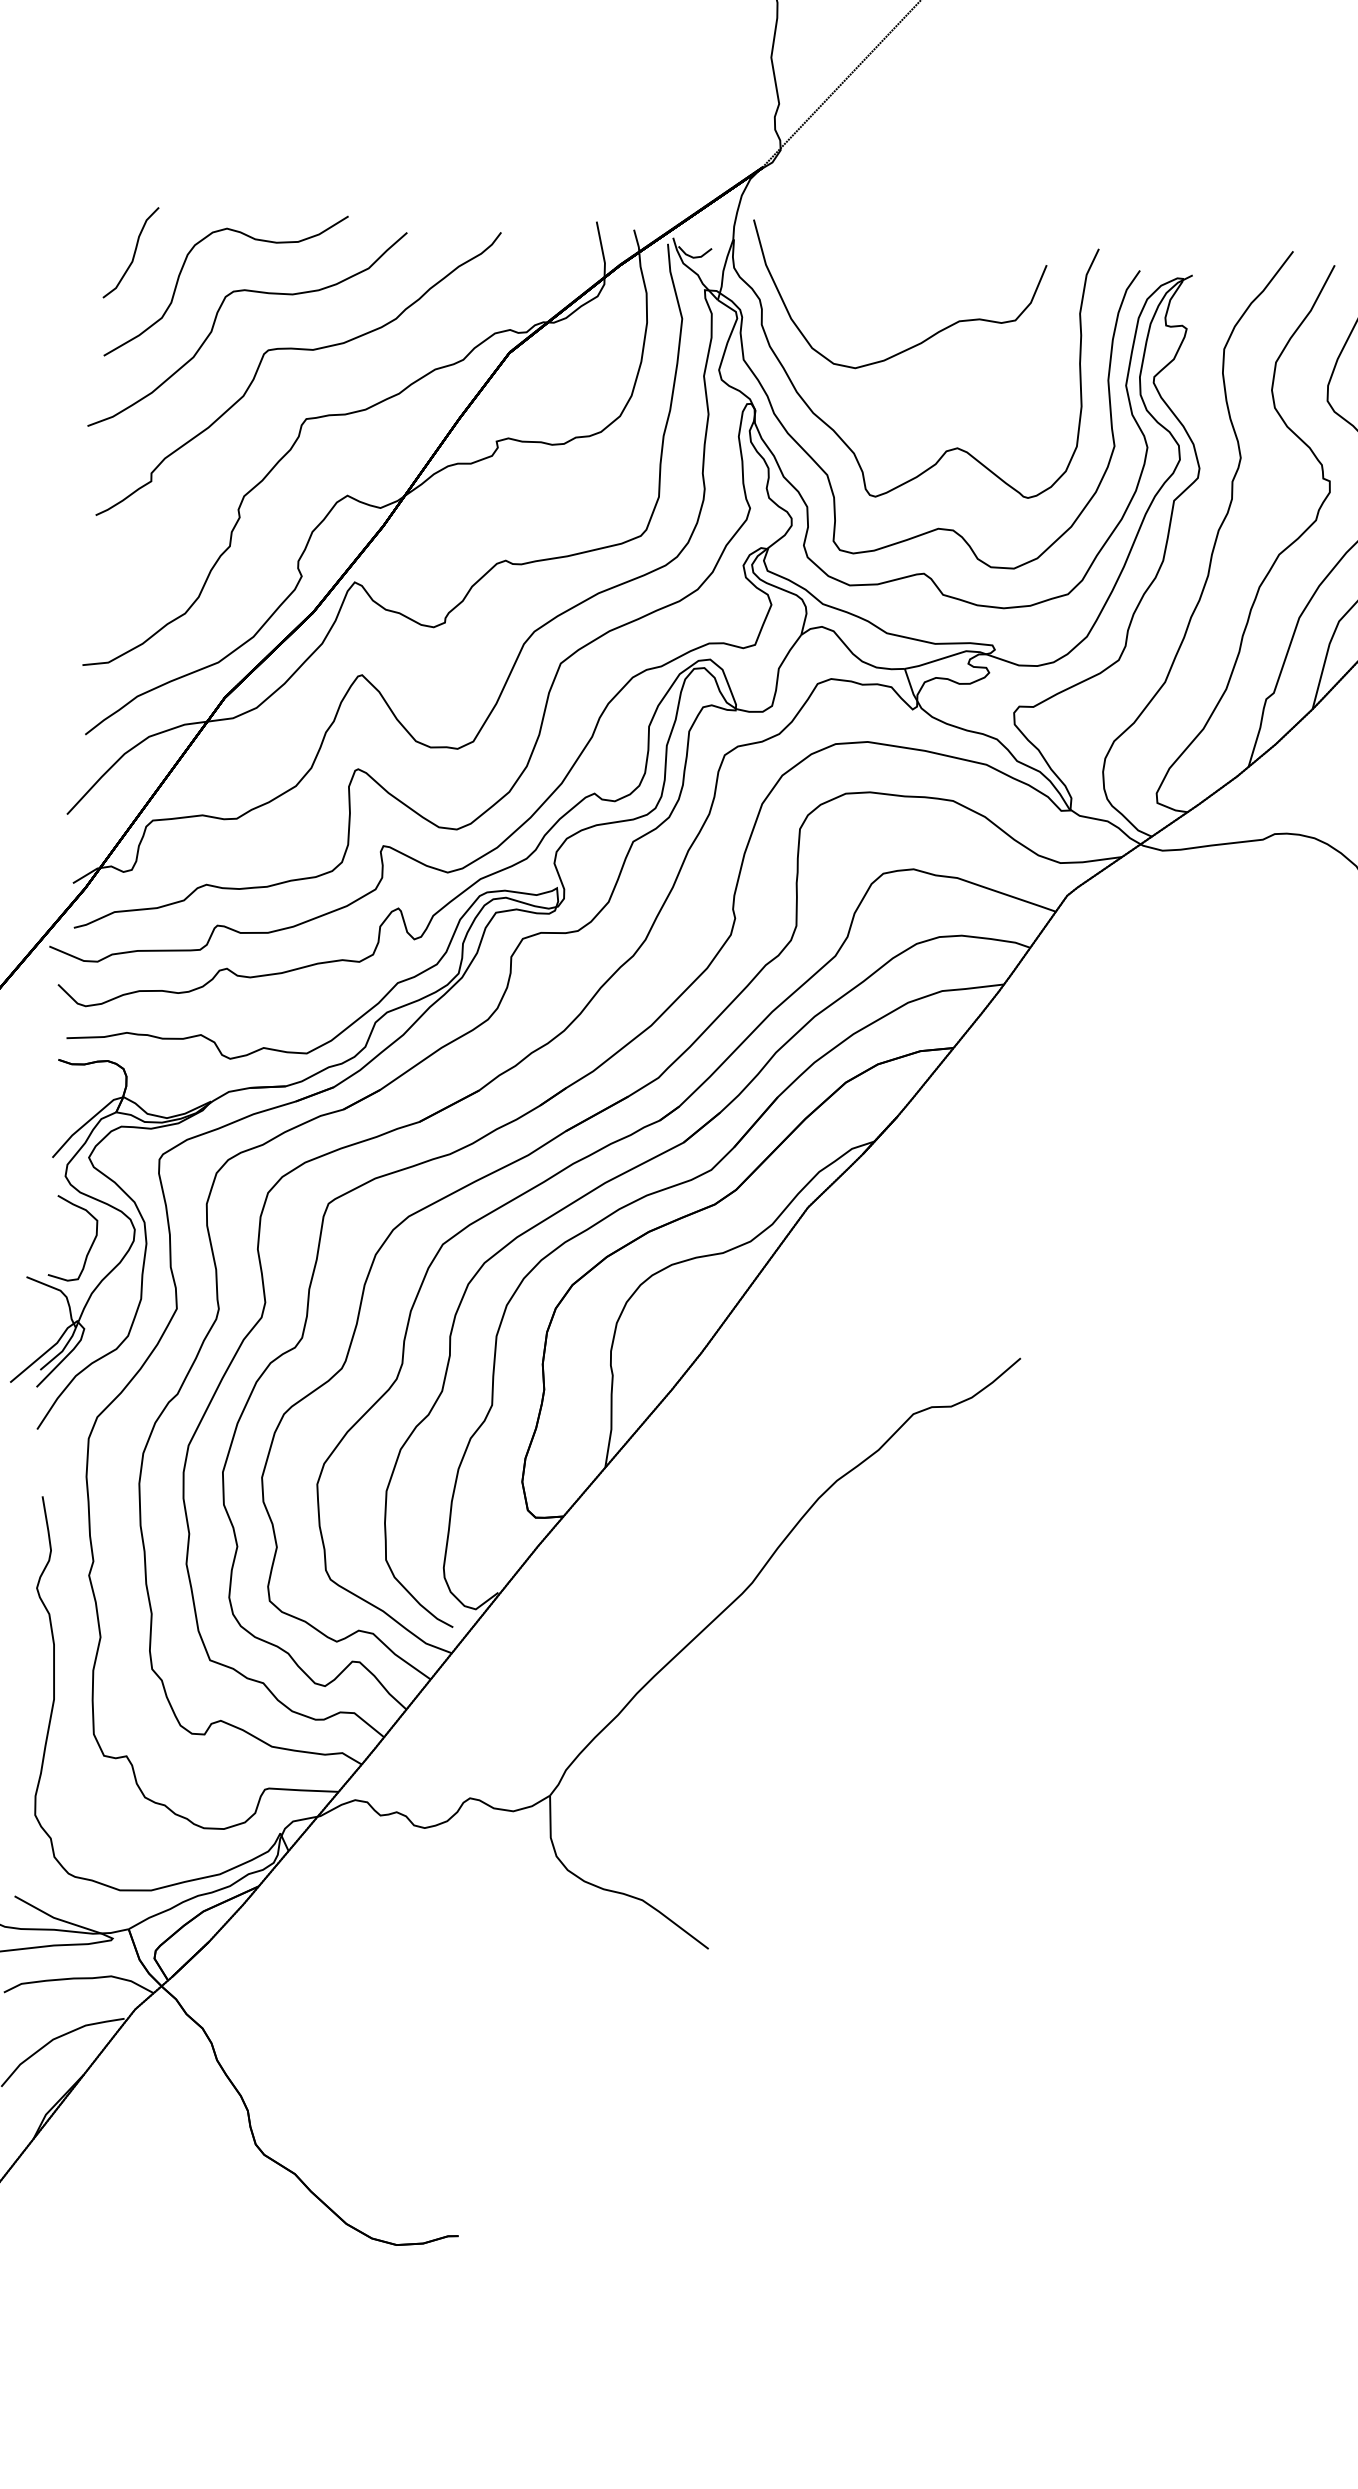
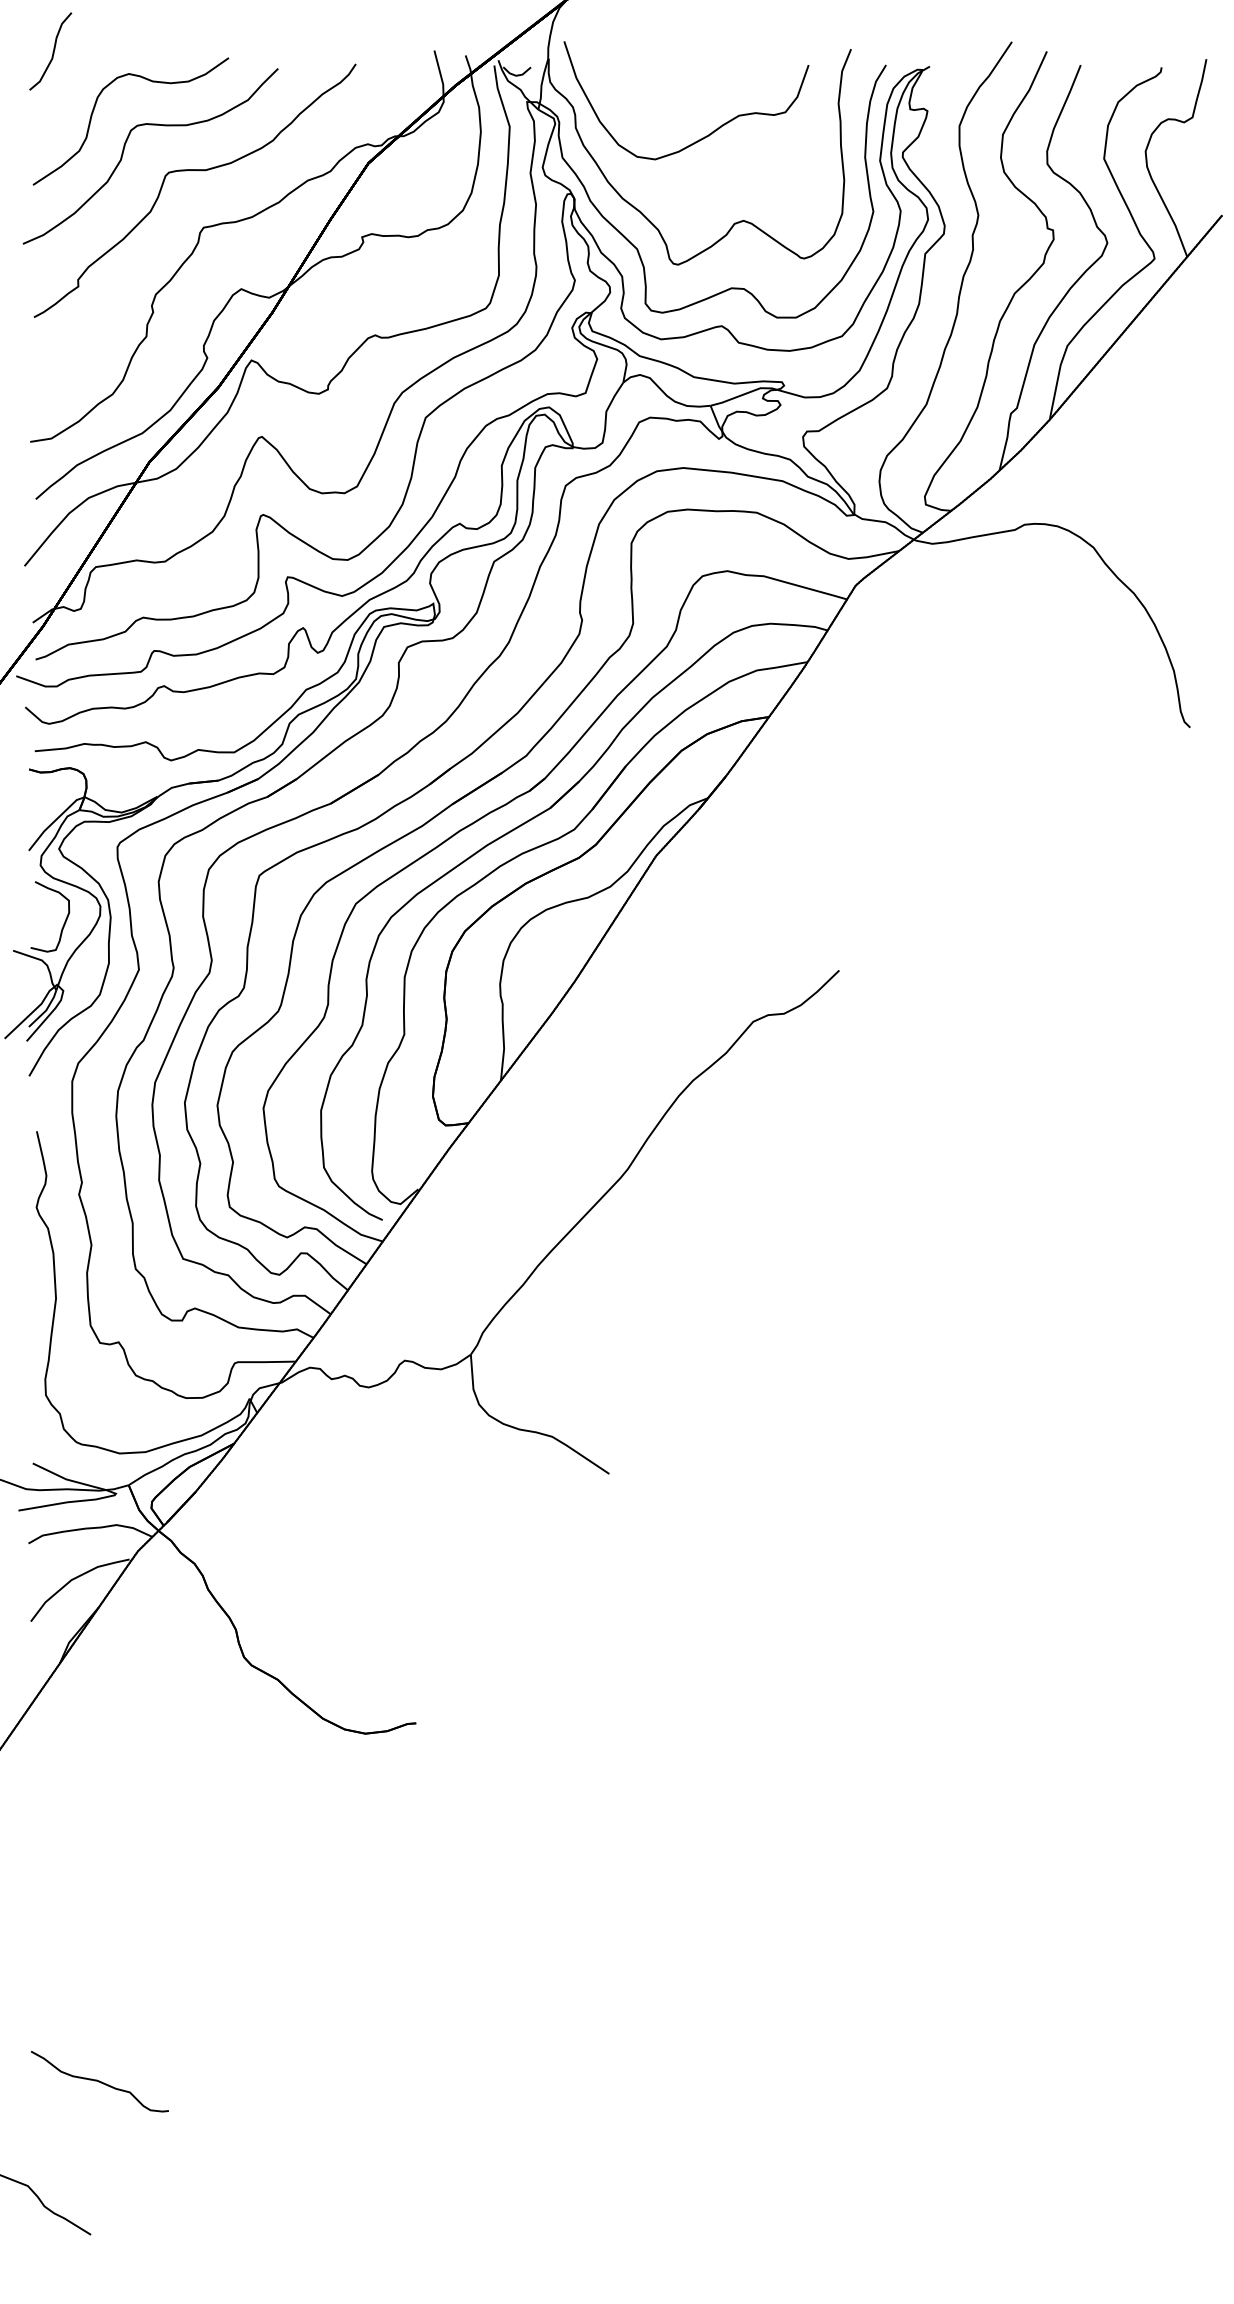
curve: (133, 254) -> (52, 52), moved

